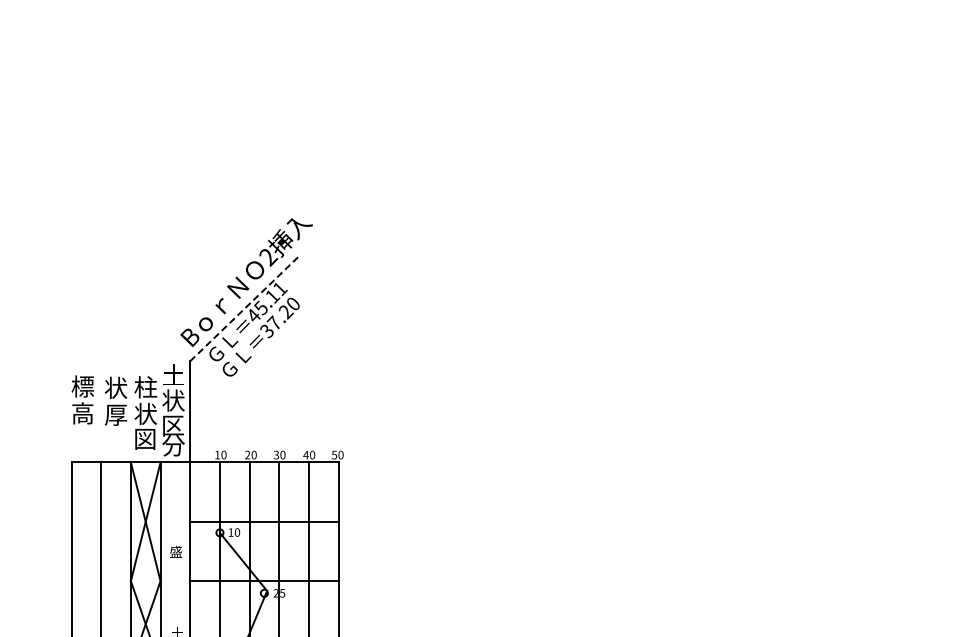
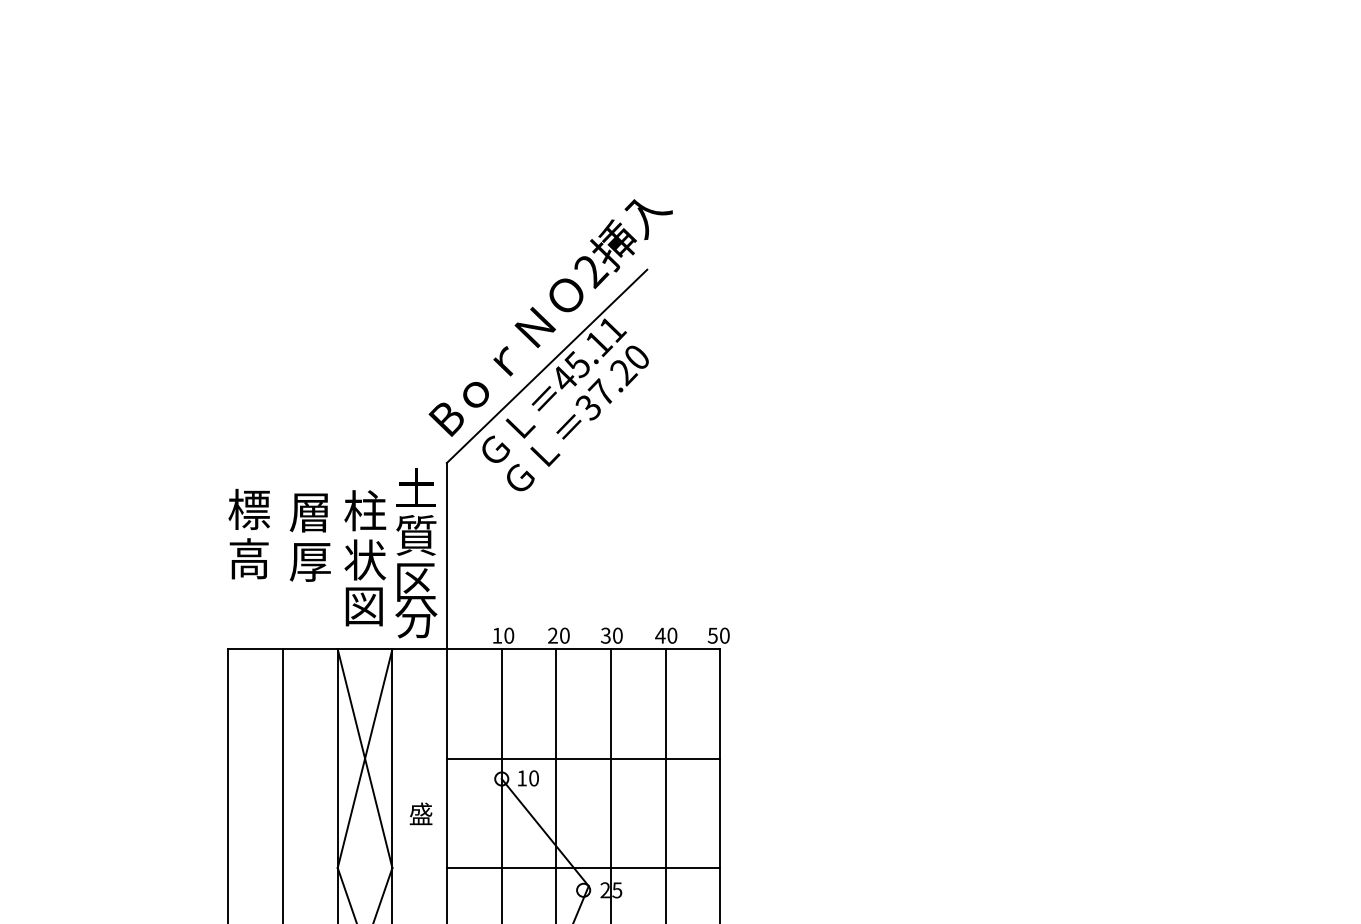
line: (244, 308) -> (547, 365), dashed -> solid
text: (116, 387) -> (311, 511), 状 -> 層
text: (173, 400) -> (416, 535), 状 -> 質

